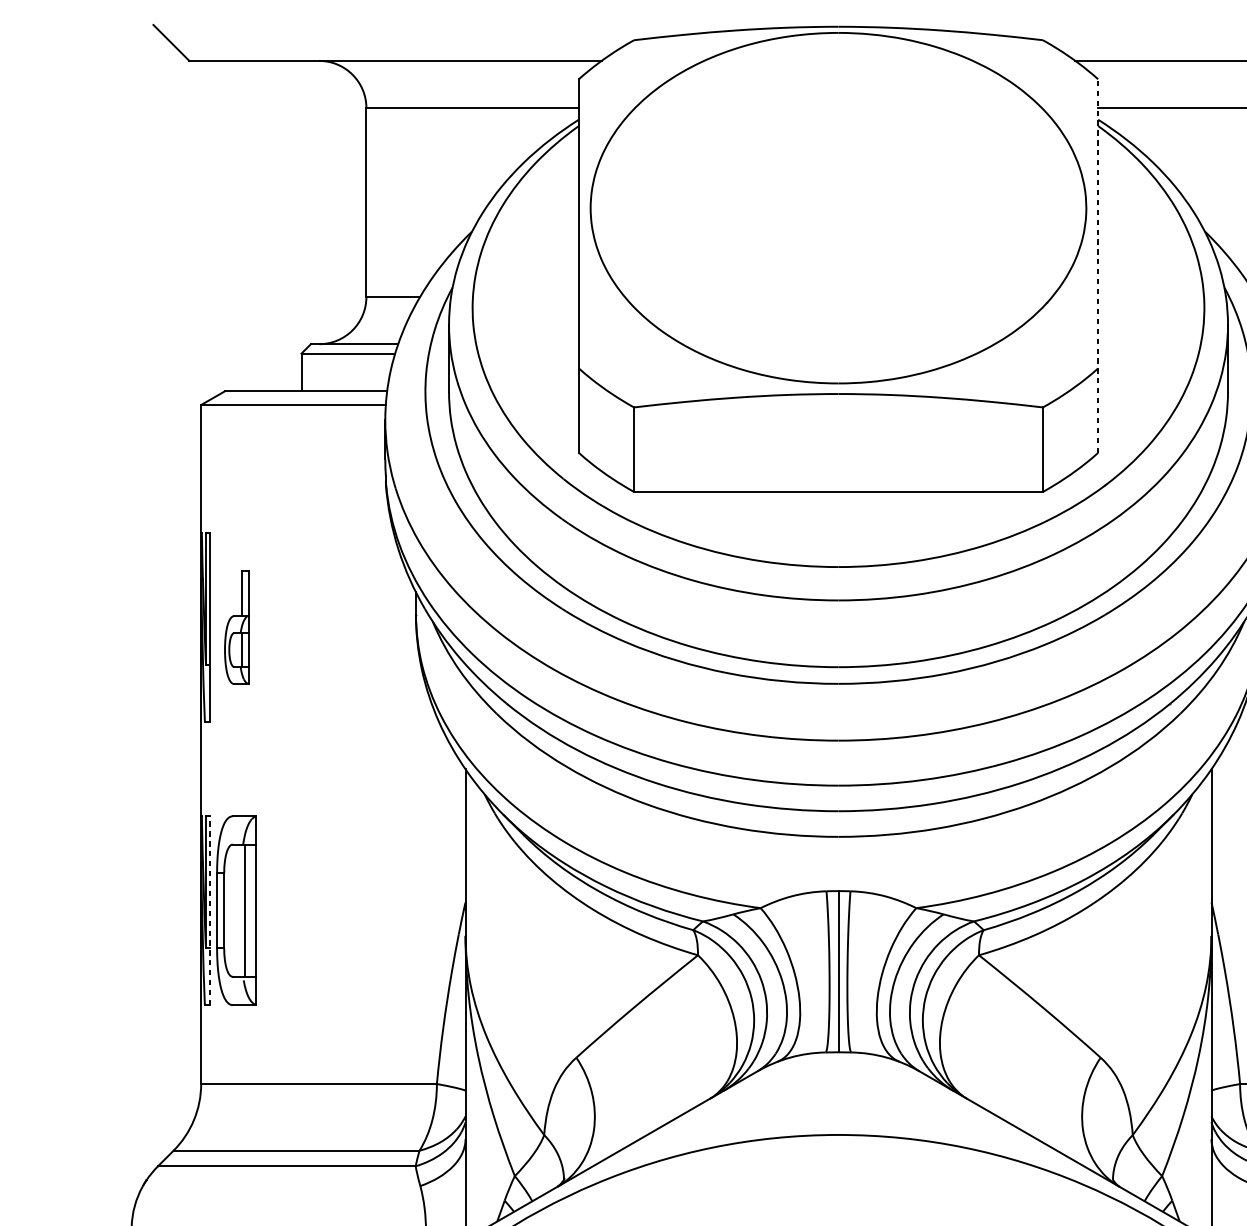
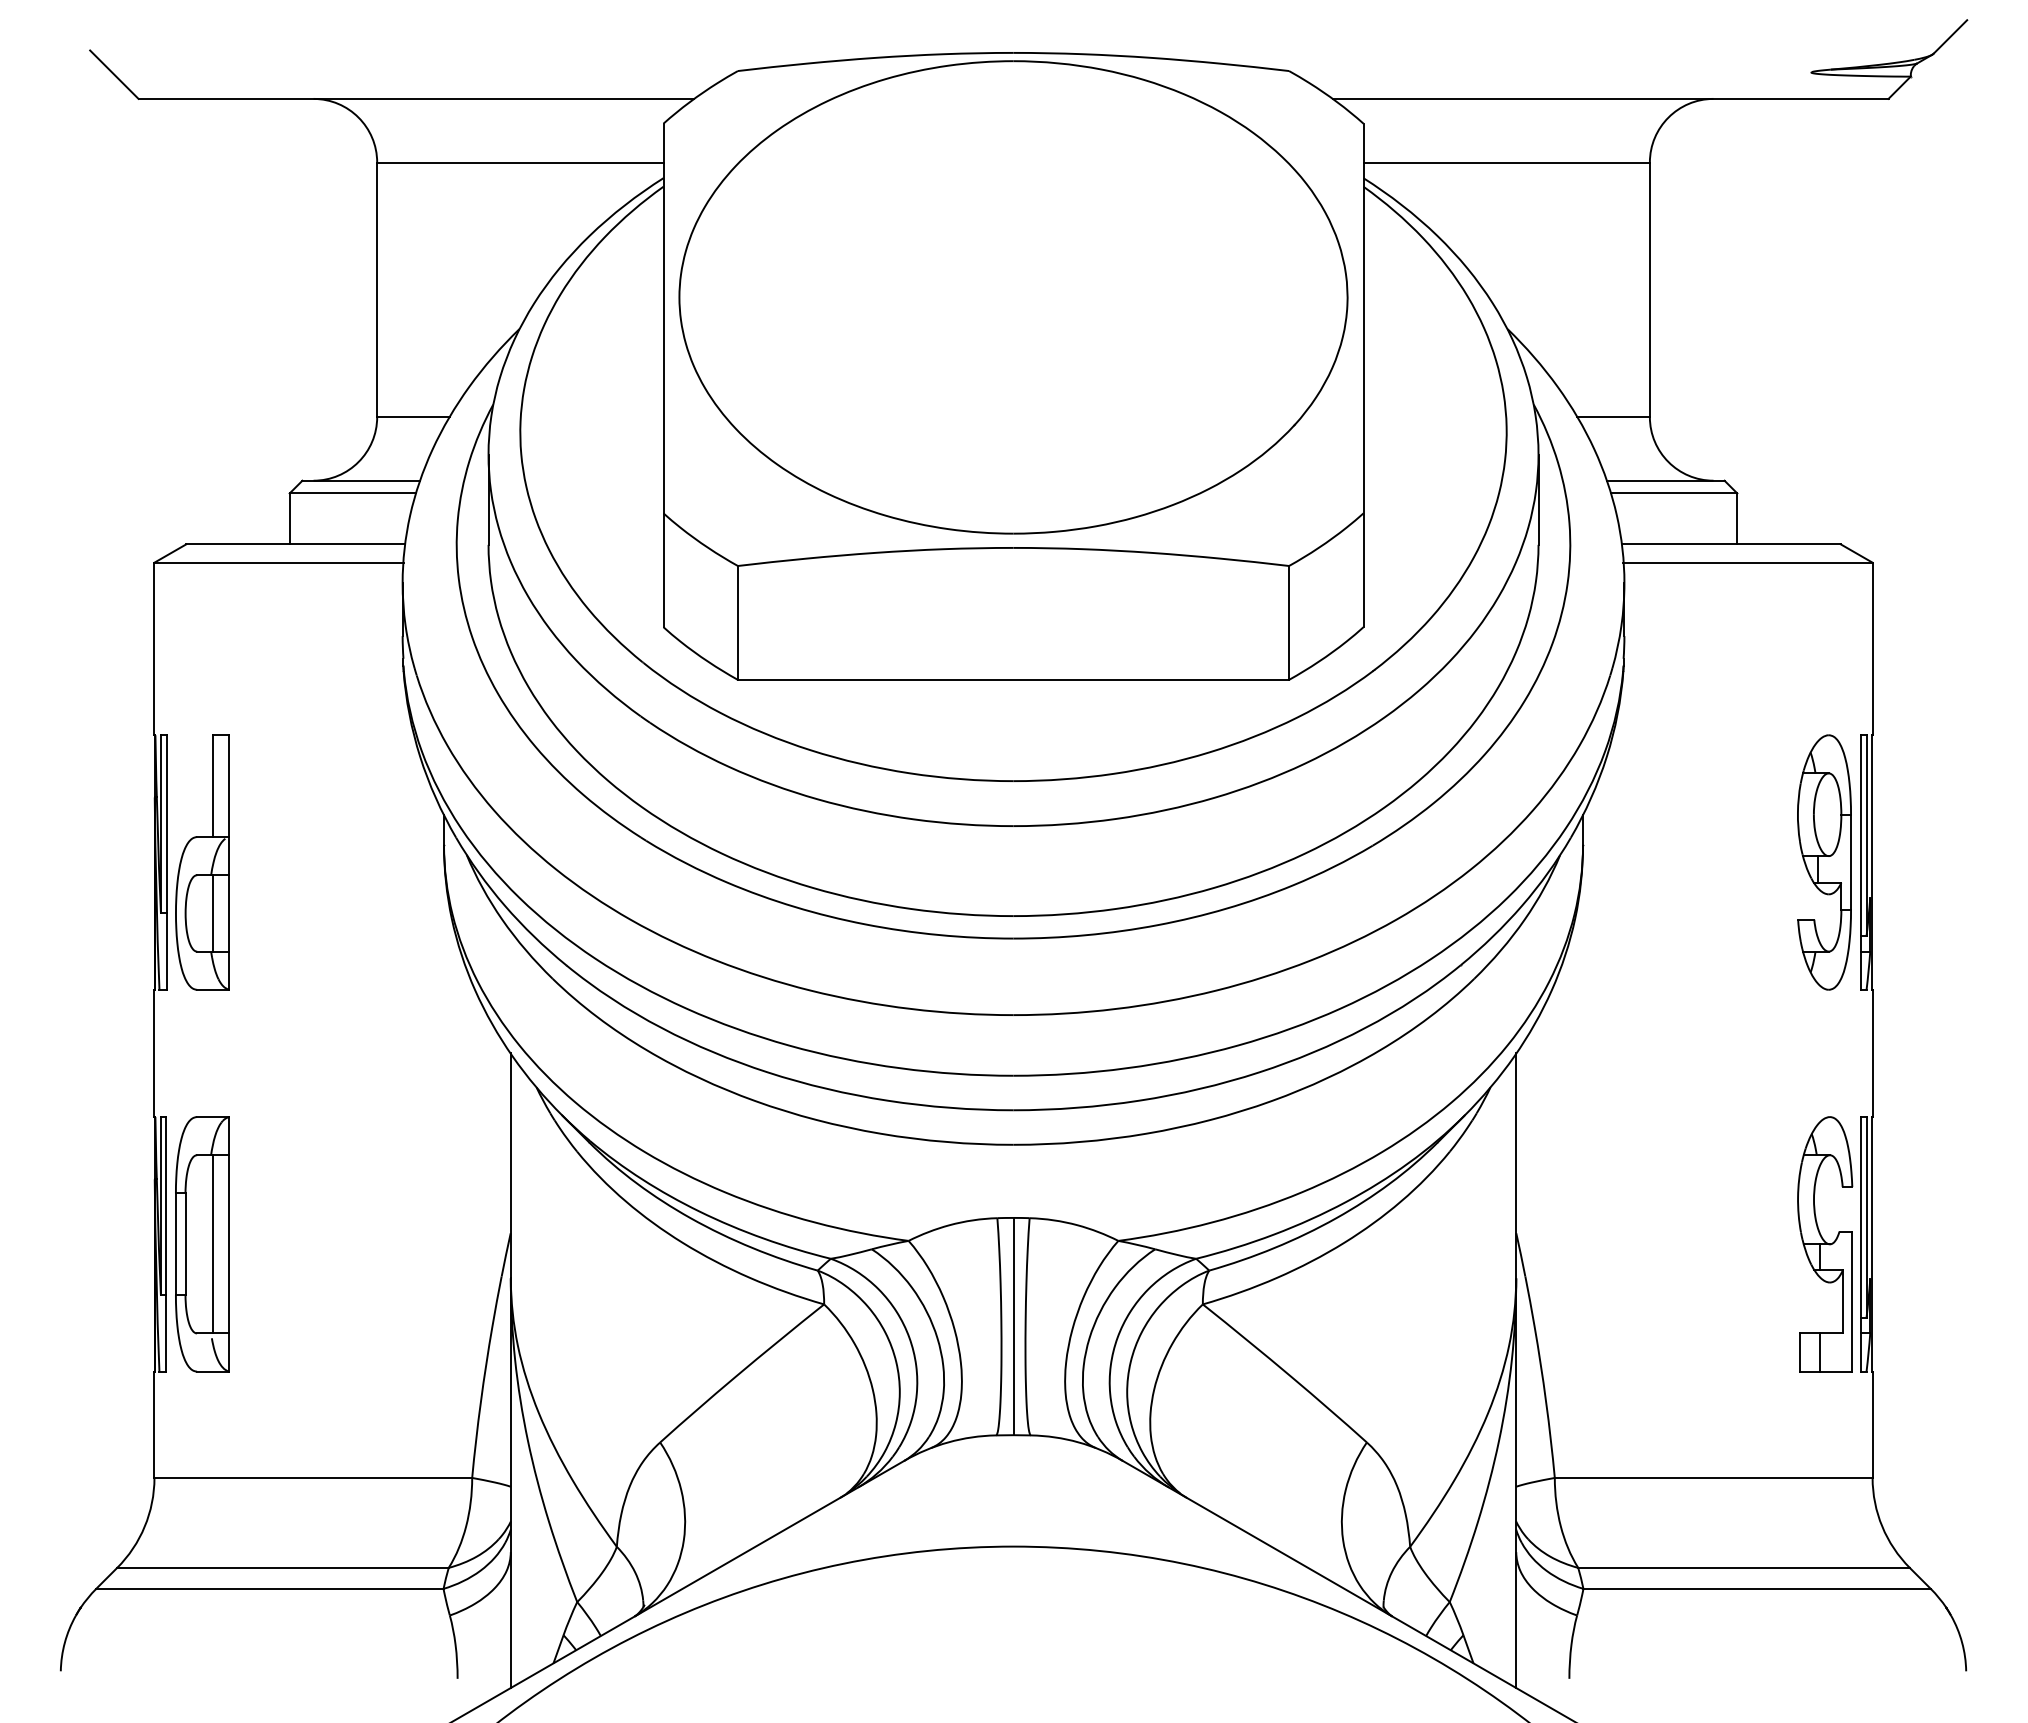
line: (1098, 266) -> (1363, 375), dashed -> solid
part: (236, 627) -> (202, 862), size x1.67
line: (210, 910) -> (166, 1243), dashed -> solid

